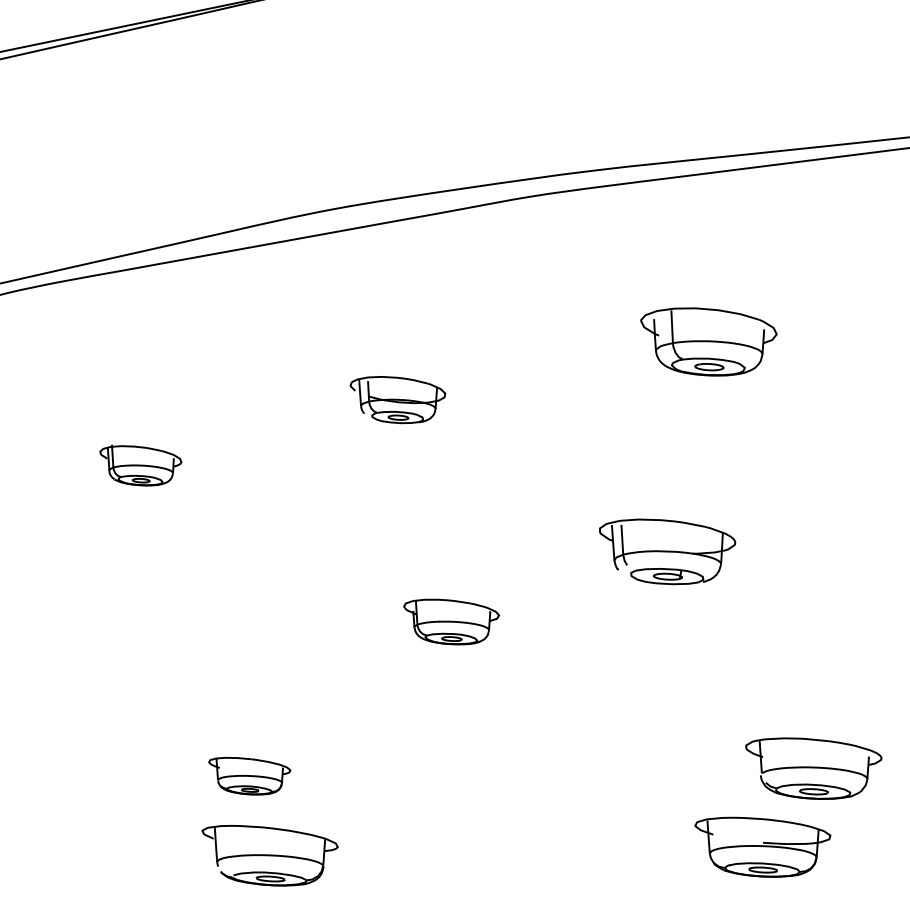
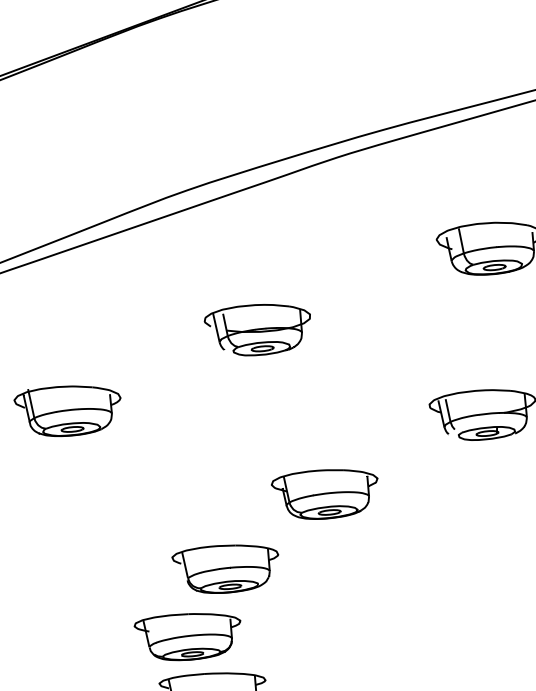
part: (397, 399) -> (258, 329), size x1.43
part: (140, 465) -> (68, 410), size x1.67
part: (451, 621) -> (326, 493), size x1.43
part: (310, 697) -> (226, 568), added
part: (249, 775) -> (189, 635), size x1.67

